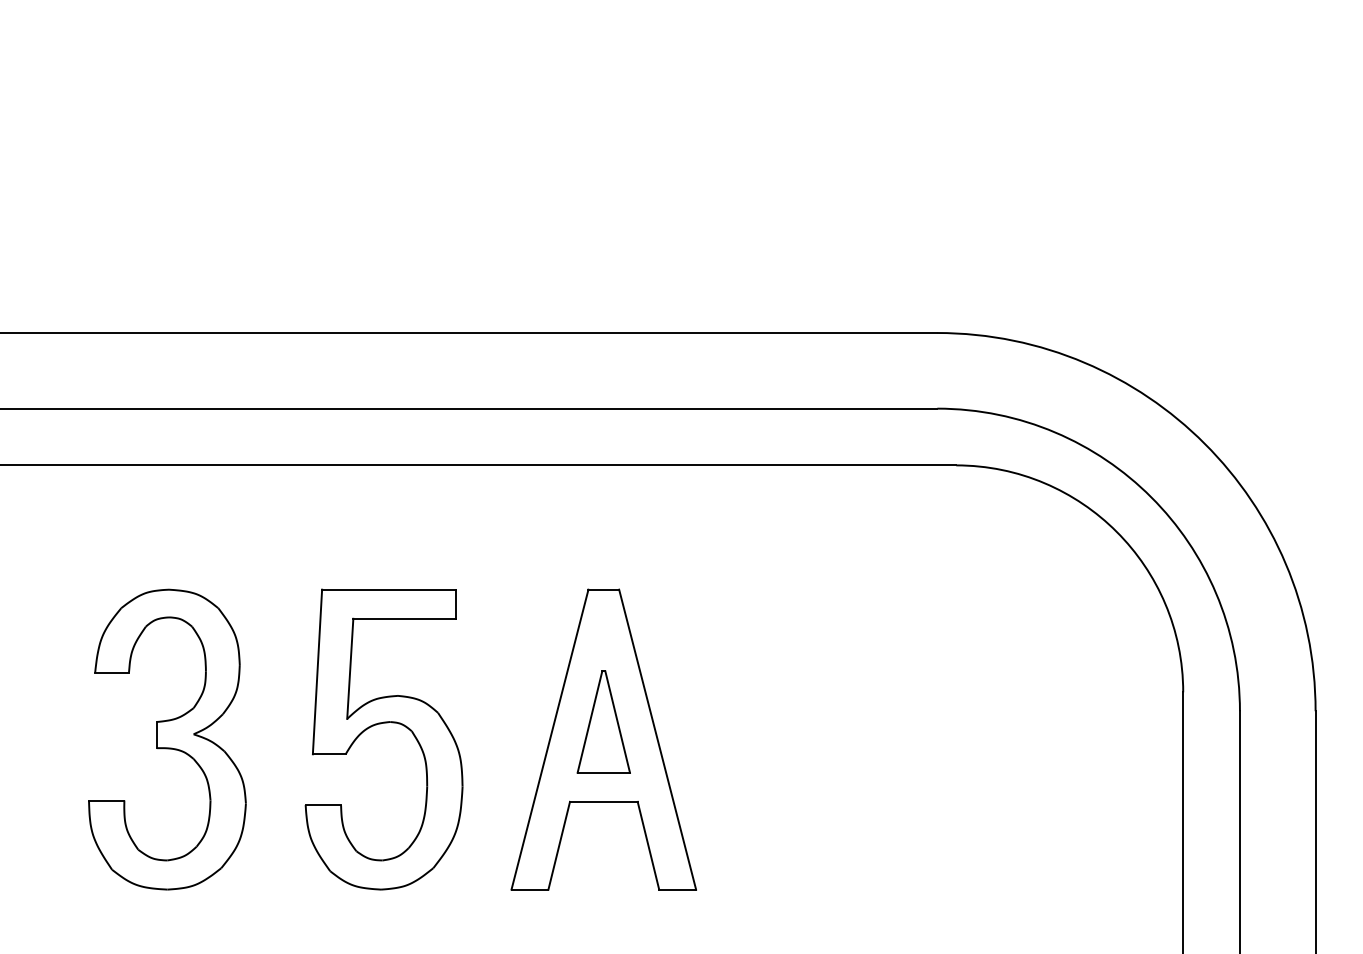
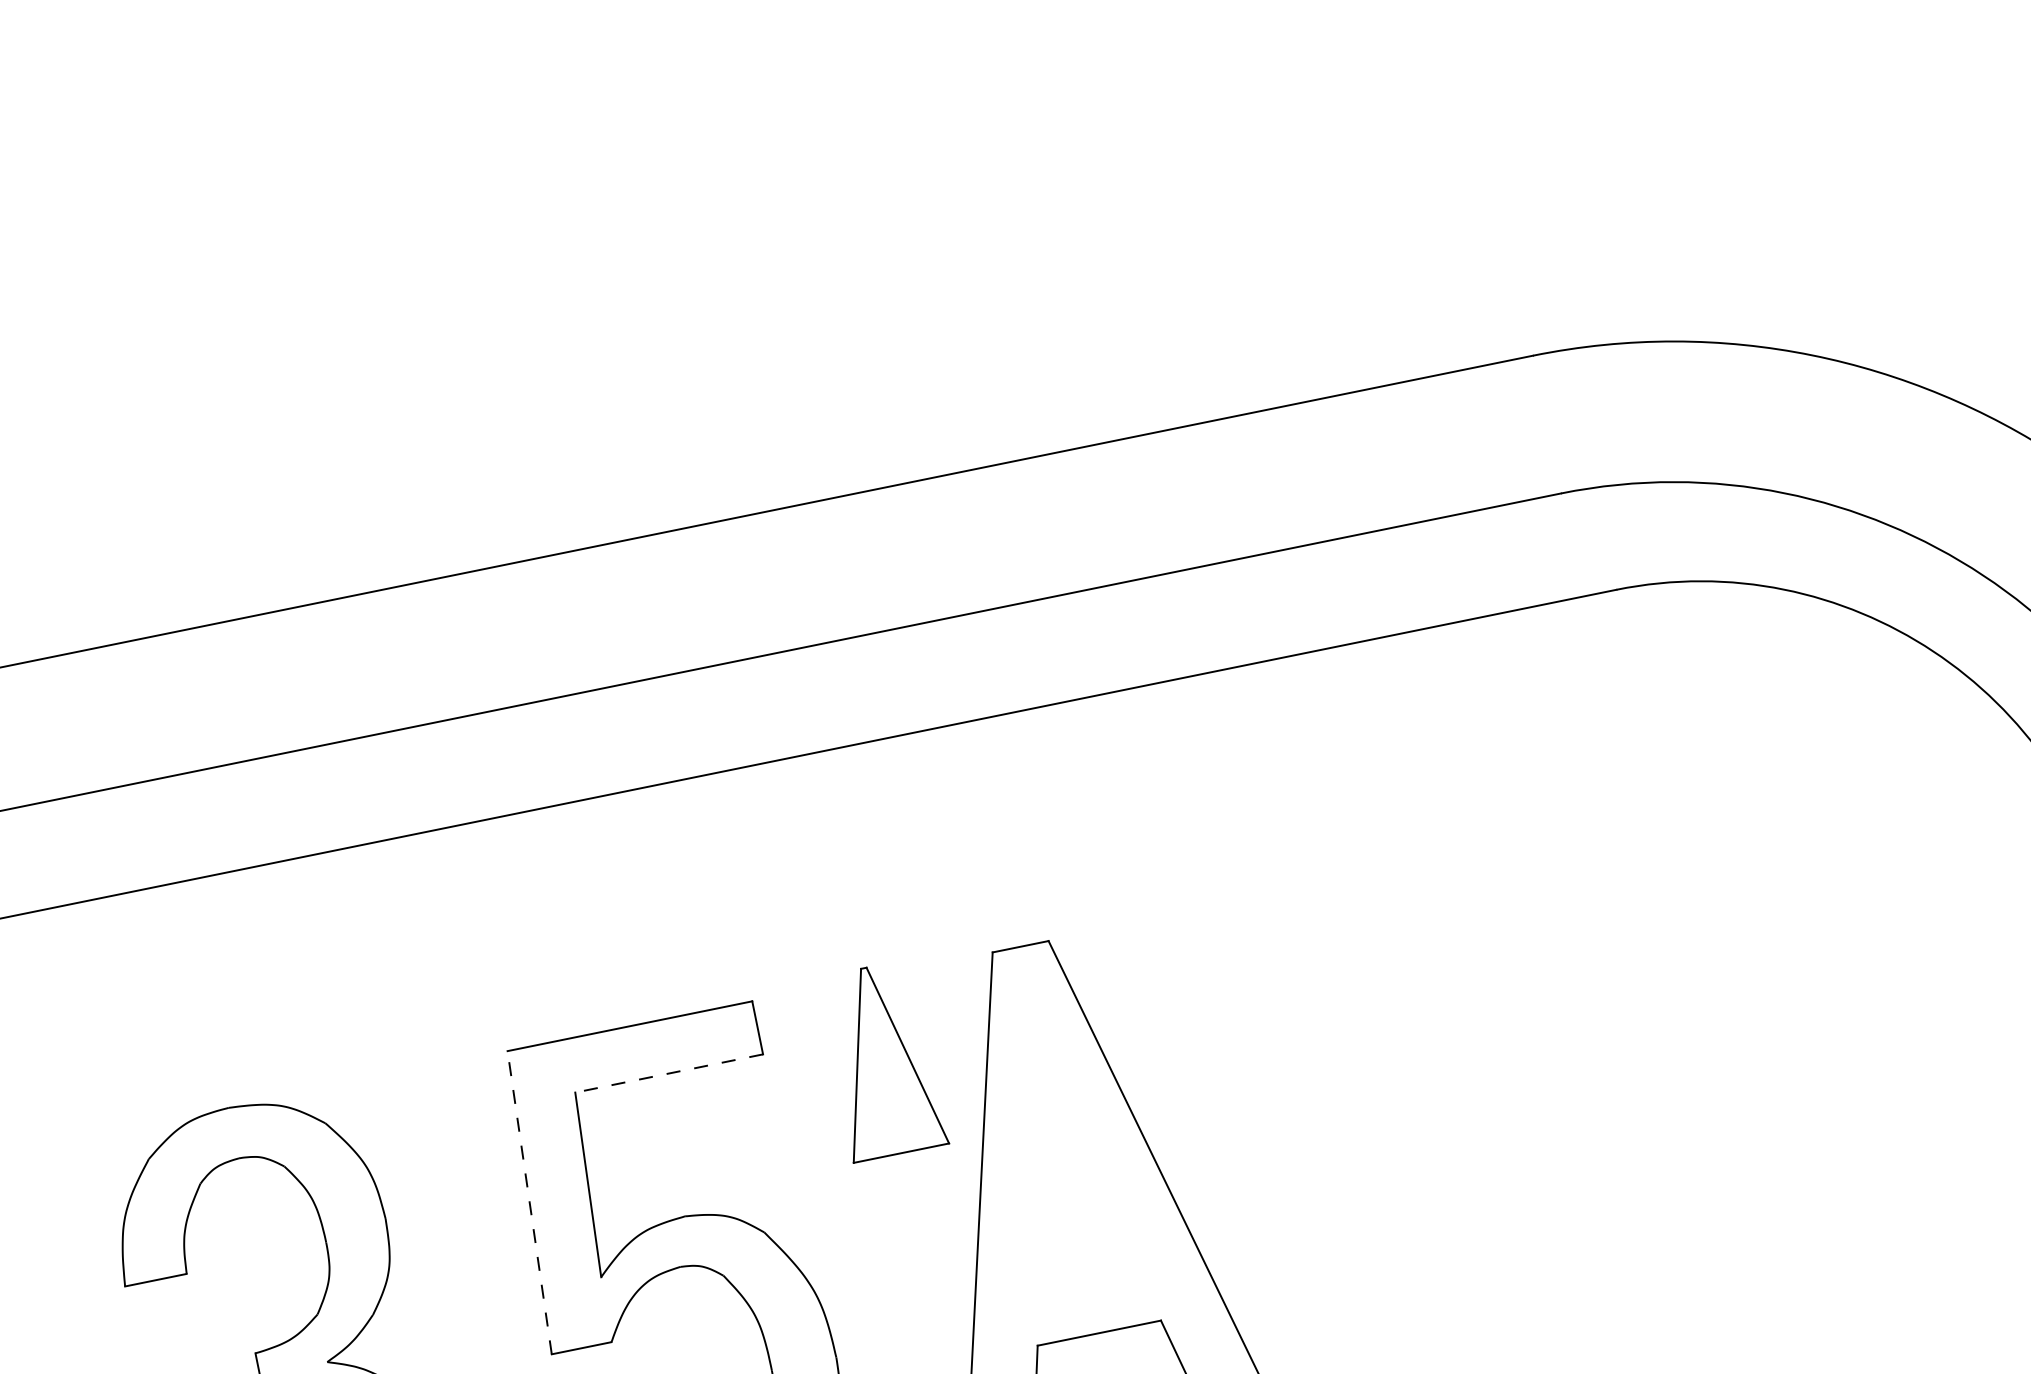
line: (404, 618) -> (668, 1073), solid -> dashed
line: (317, 671) -> (529, 1201), solid -> dashed
part: (603, 721) -> (881, 1059), moved

